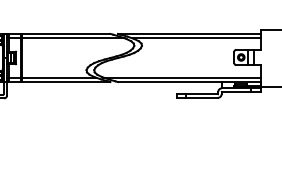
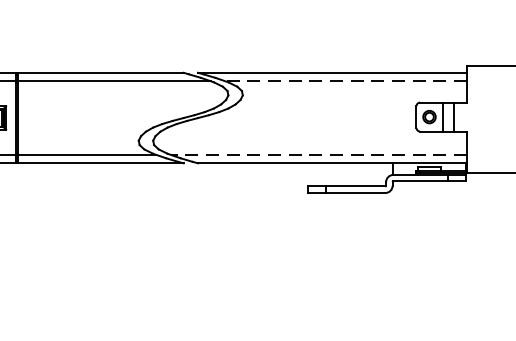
line: (196, 38) -> (345, 81), solid -> dashed
line: (182, 77) -> (319, 154), solid -> dashed

